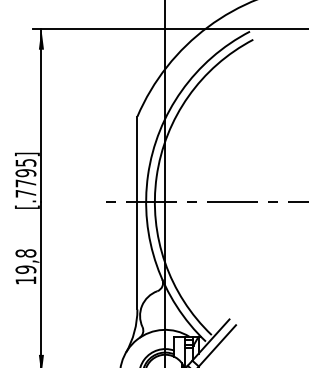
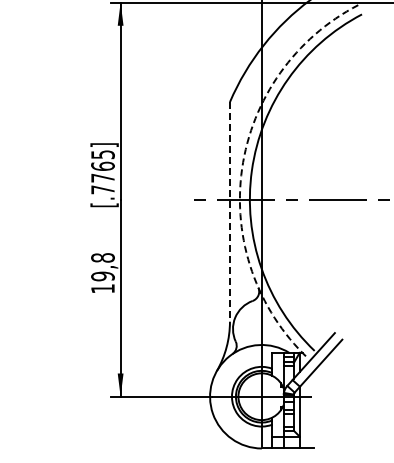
text: (25, 173) -> (102, 166), [.7795] -> [.7765]
arc: (148, 174) -> (242, 168), solid -> dashed
line: (136, 212) -> (229, 211), solid -> dashed

